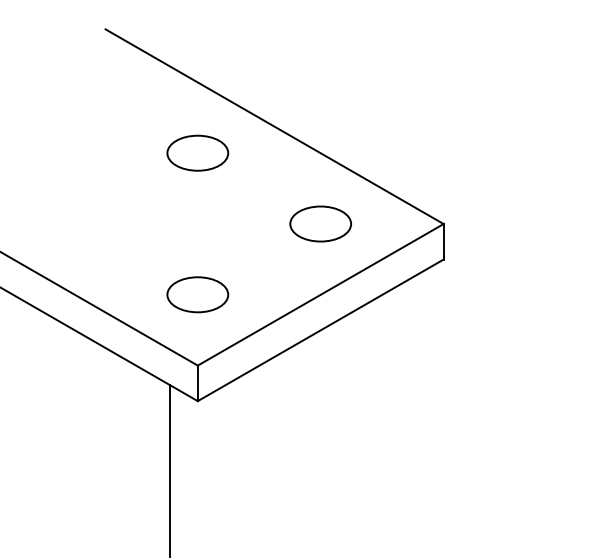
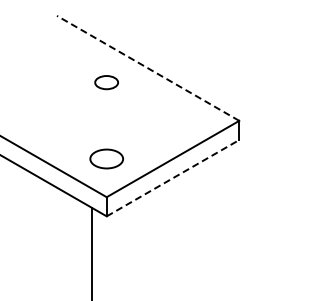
line: (273, 126) -> (147, 68), solid -> dashed
part: (197, 152) -> (106, 82), size x0.7
part: (319, 223) -> (172, 120), removed
line: (321, 329) -> (173, 177), solid -> dashed

